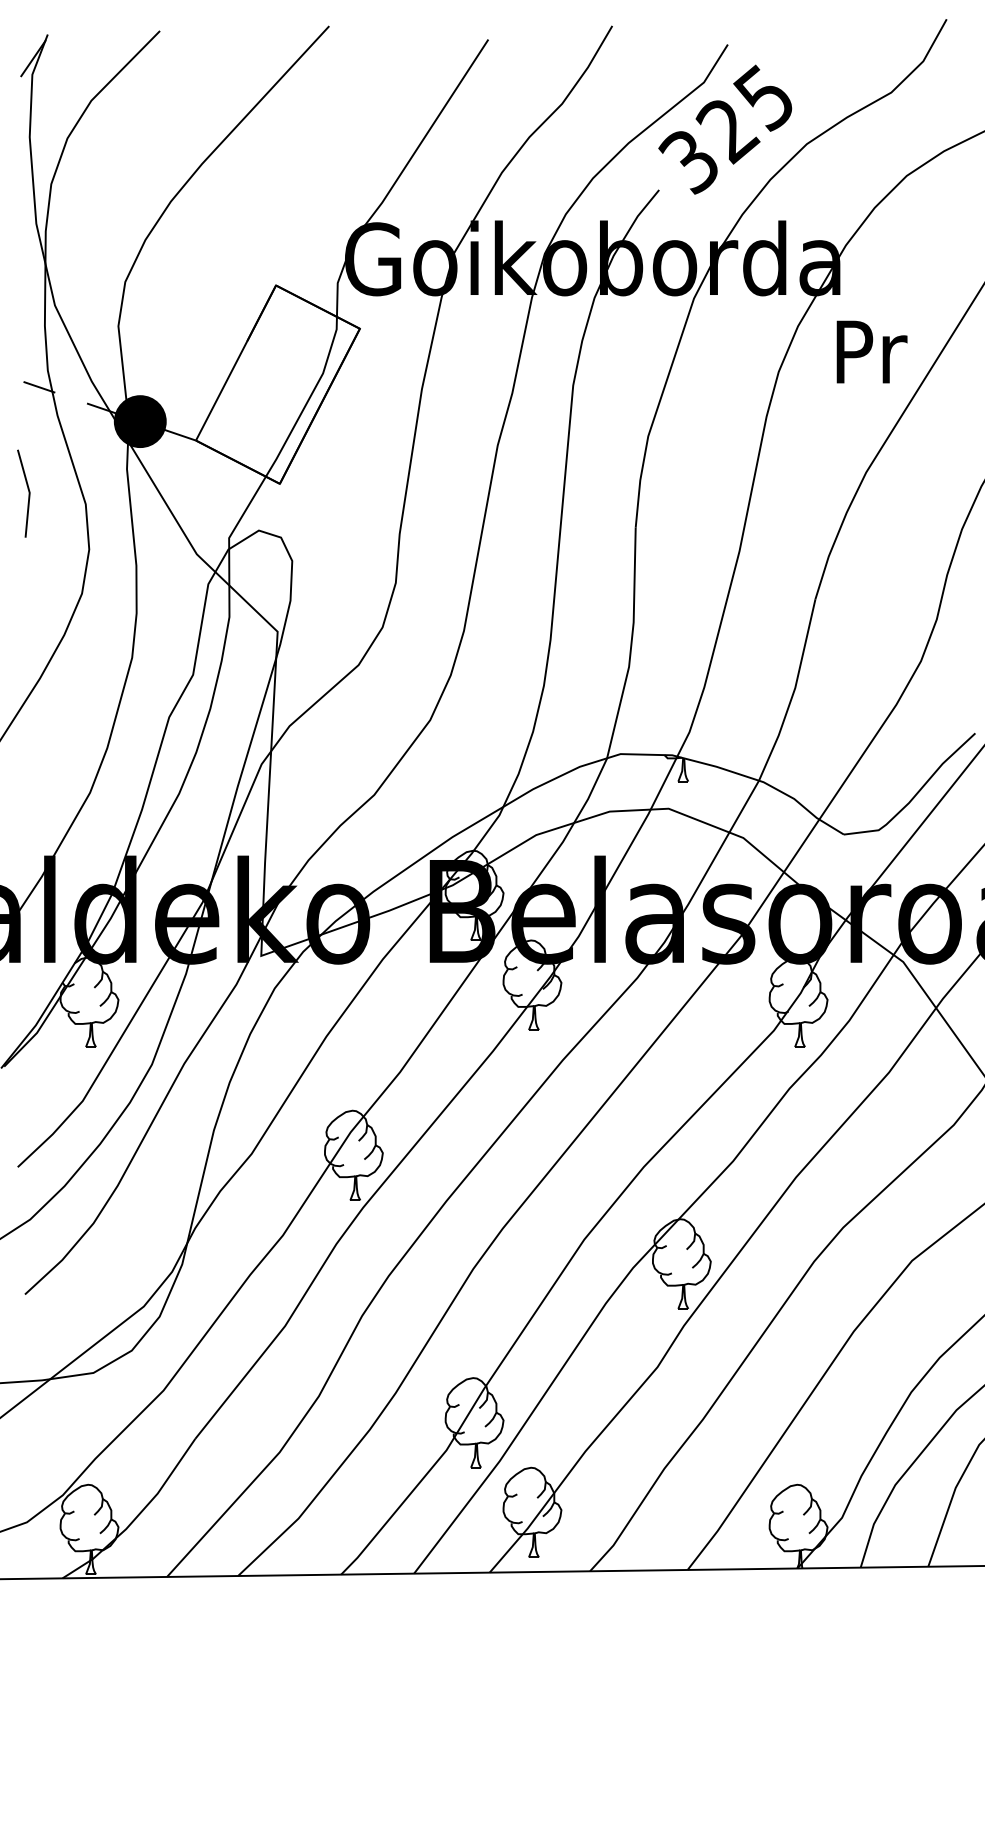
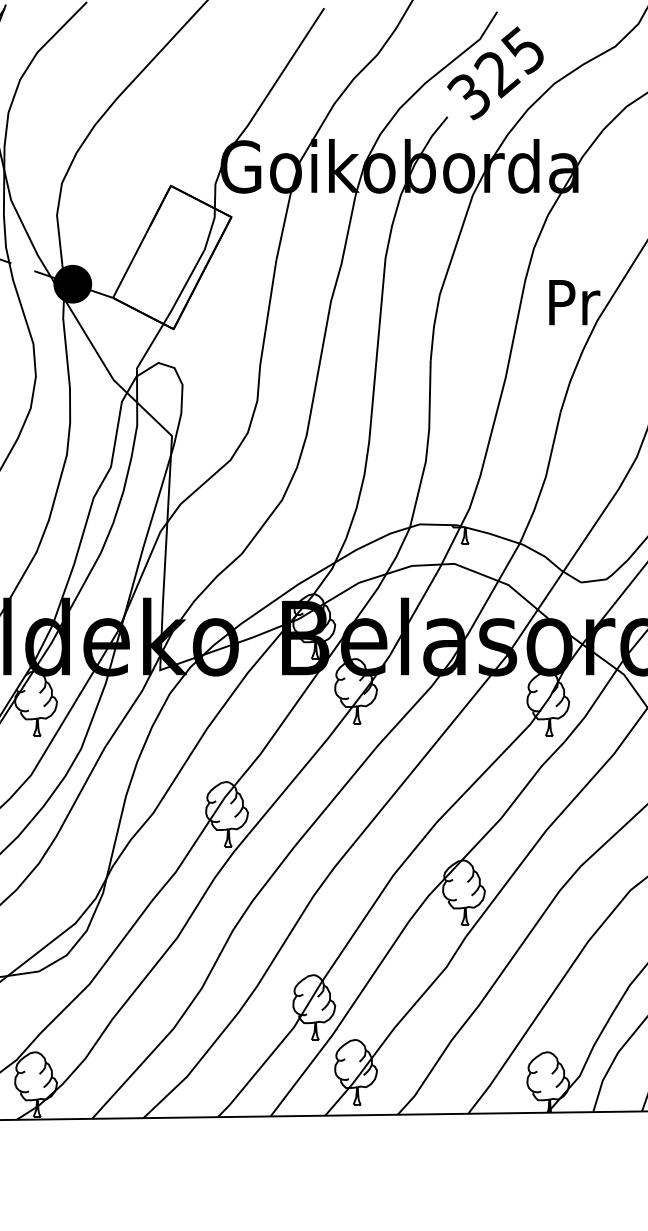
text: (871, 351) -> (574, 302), moved

